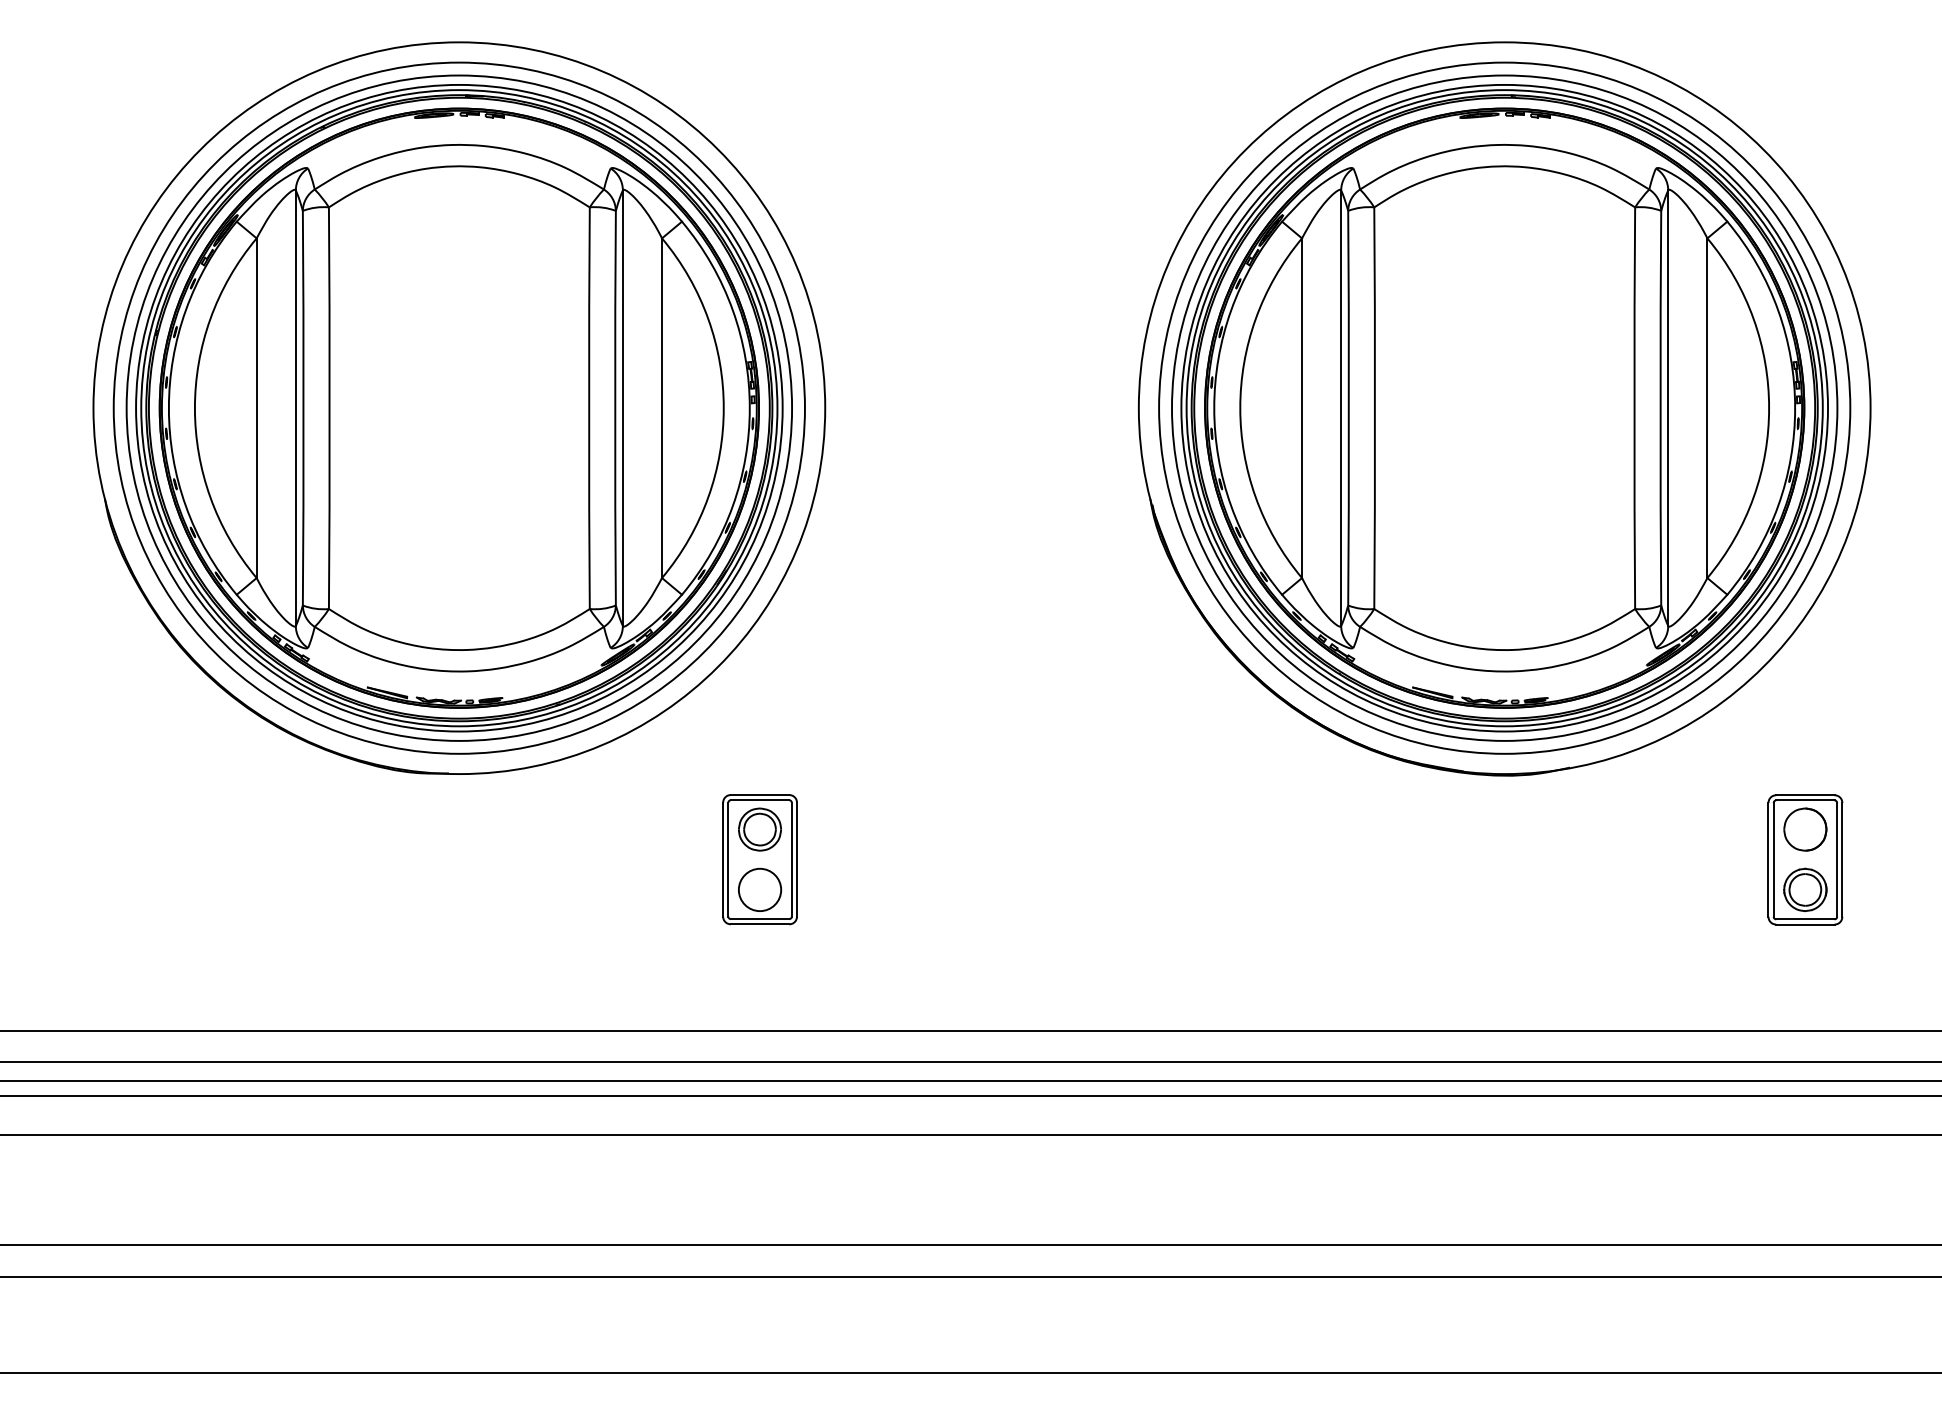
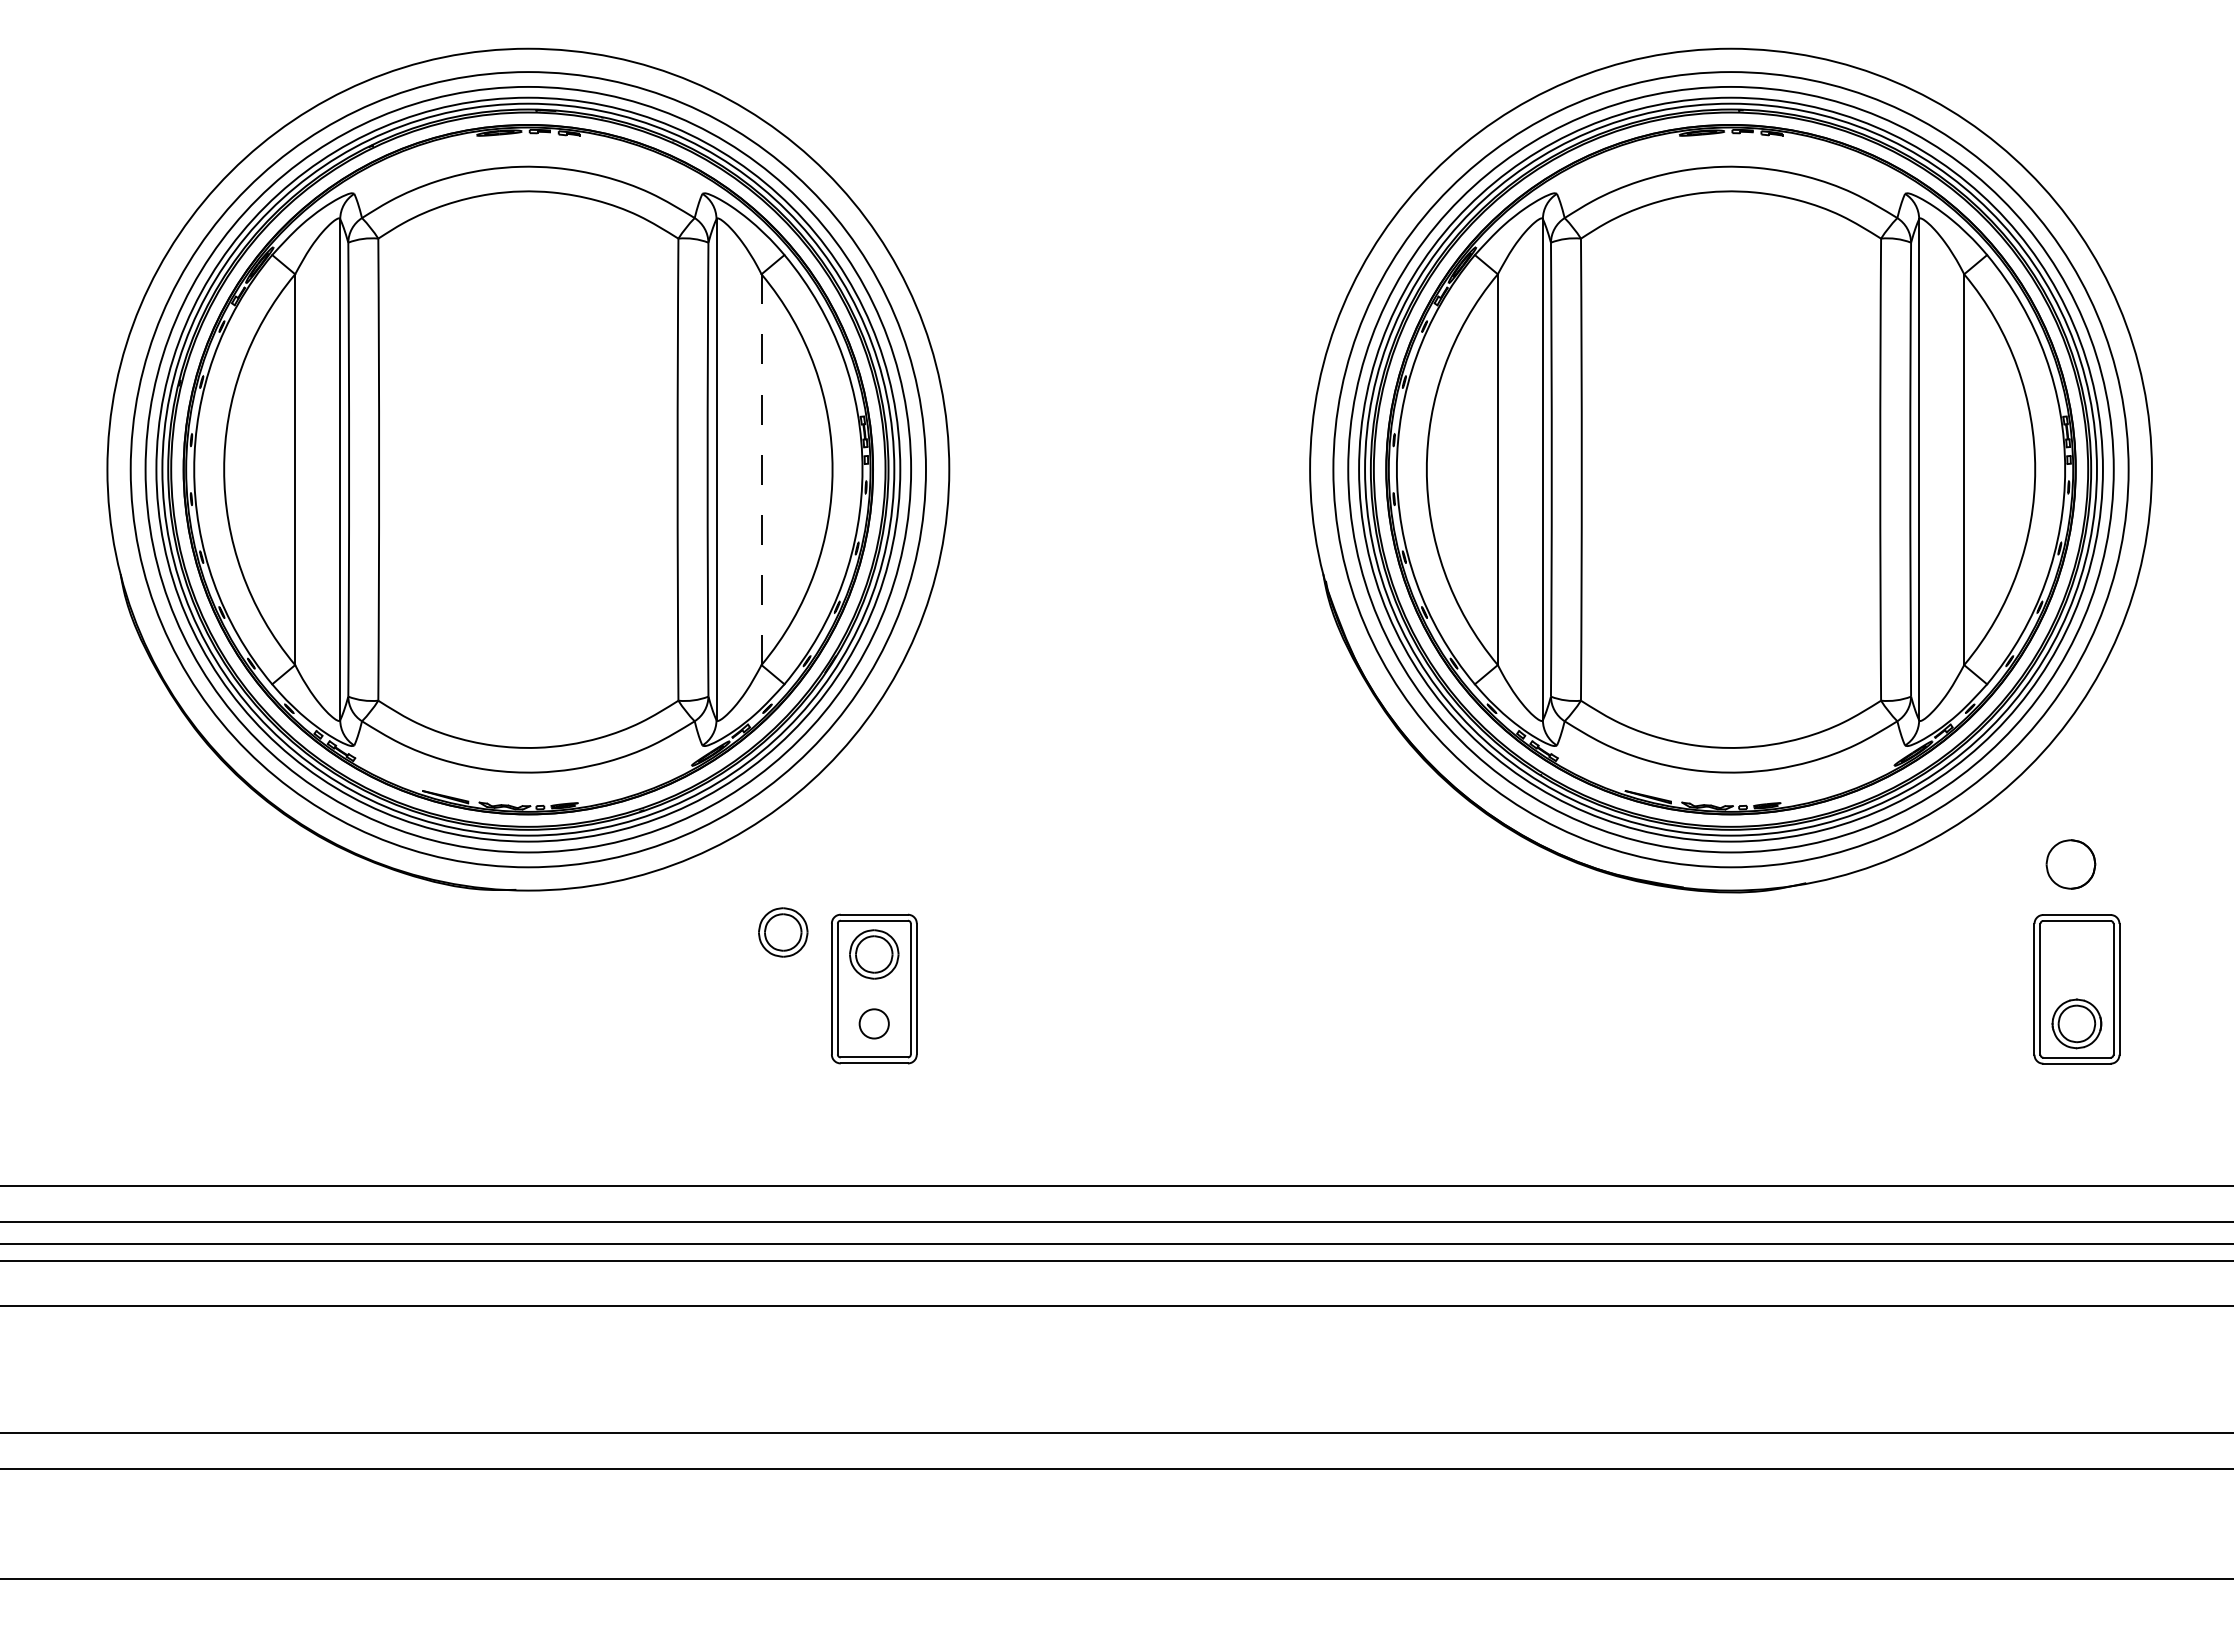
line: (661, 408) -> (761, 470), solid -> dashed
part: (681, 810) -> (783, 932), added
part: (1804, 829) -> (2070, 864), moved
circle: (759, 889) -> (873, 1023), size x0.6

